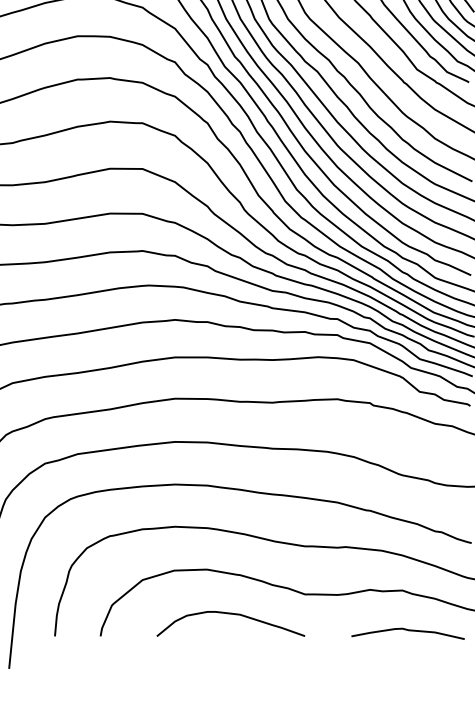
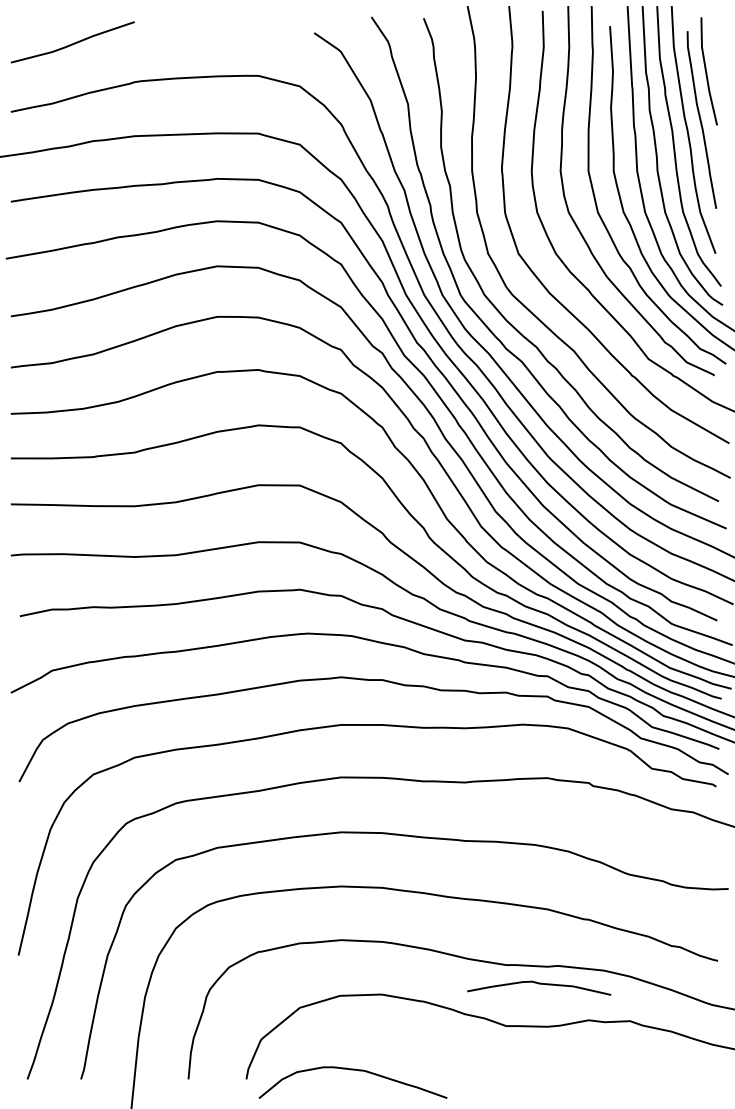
curve: (230, 614) -> (352, 1070), moved
curve: (408, 630) -> (539, 984), moved

